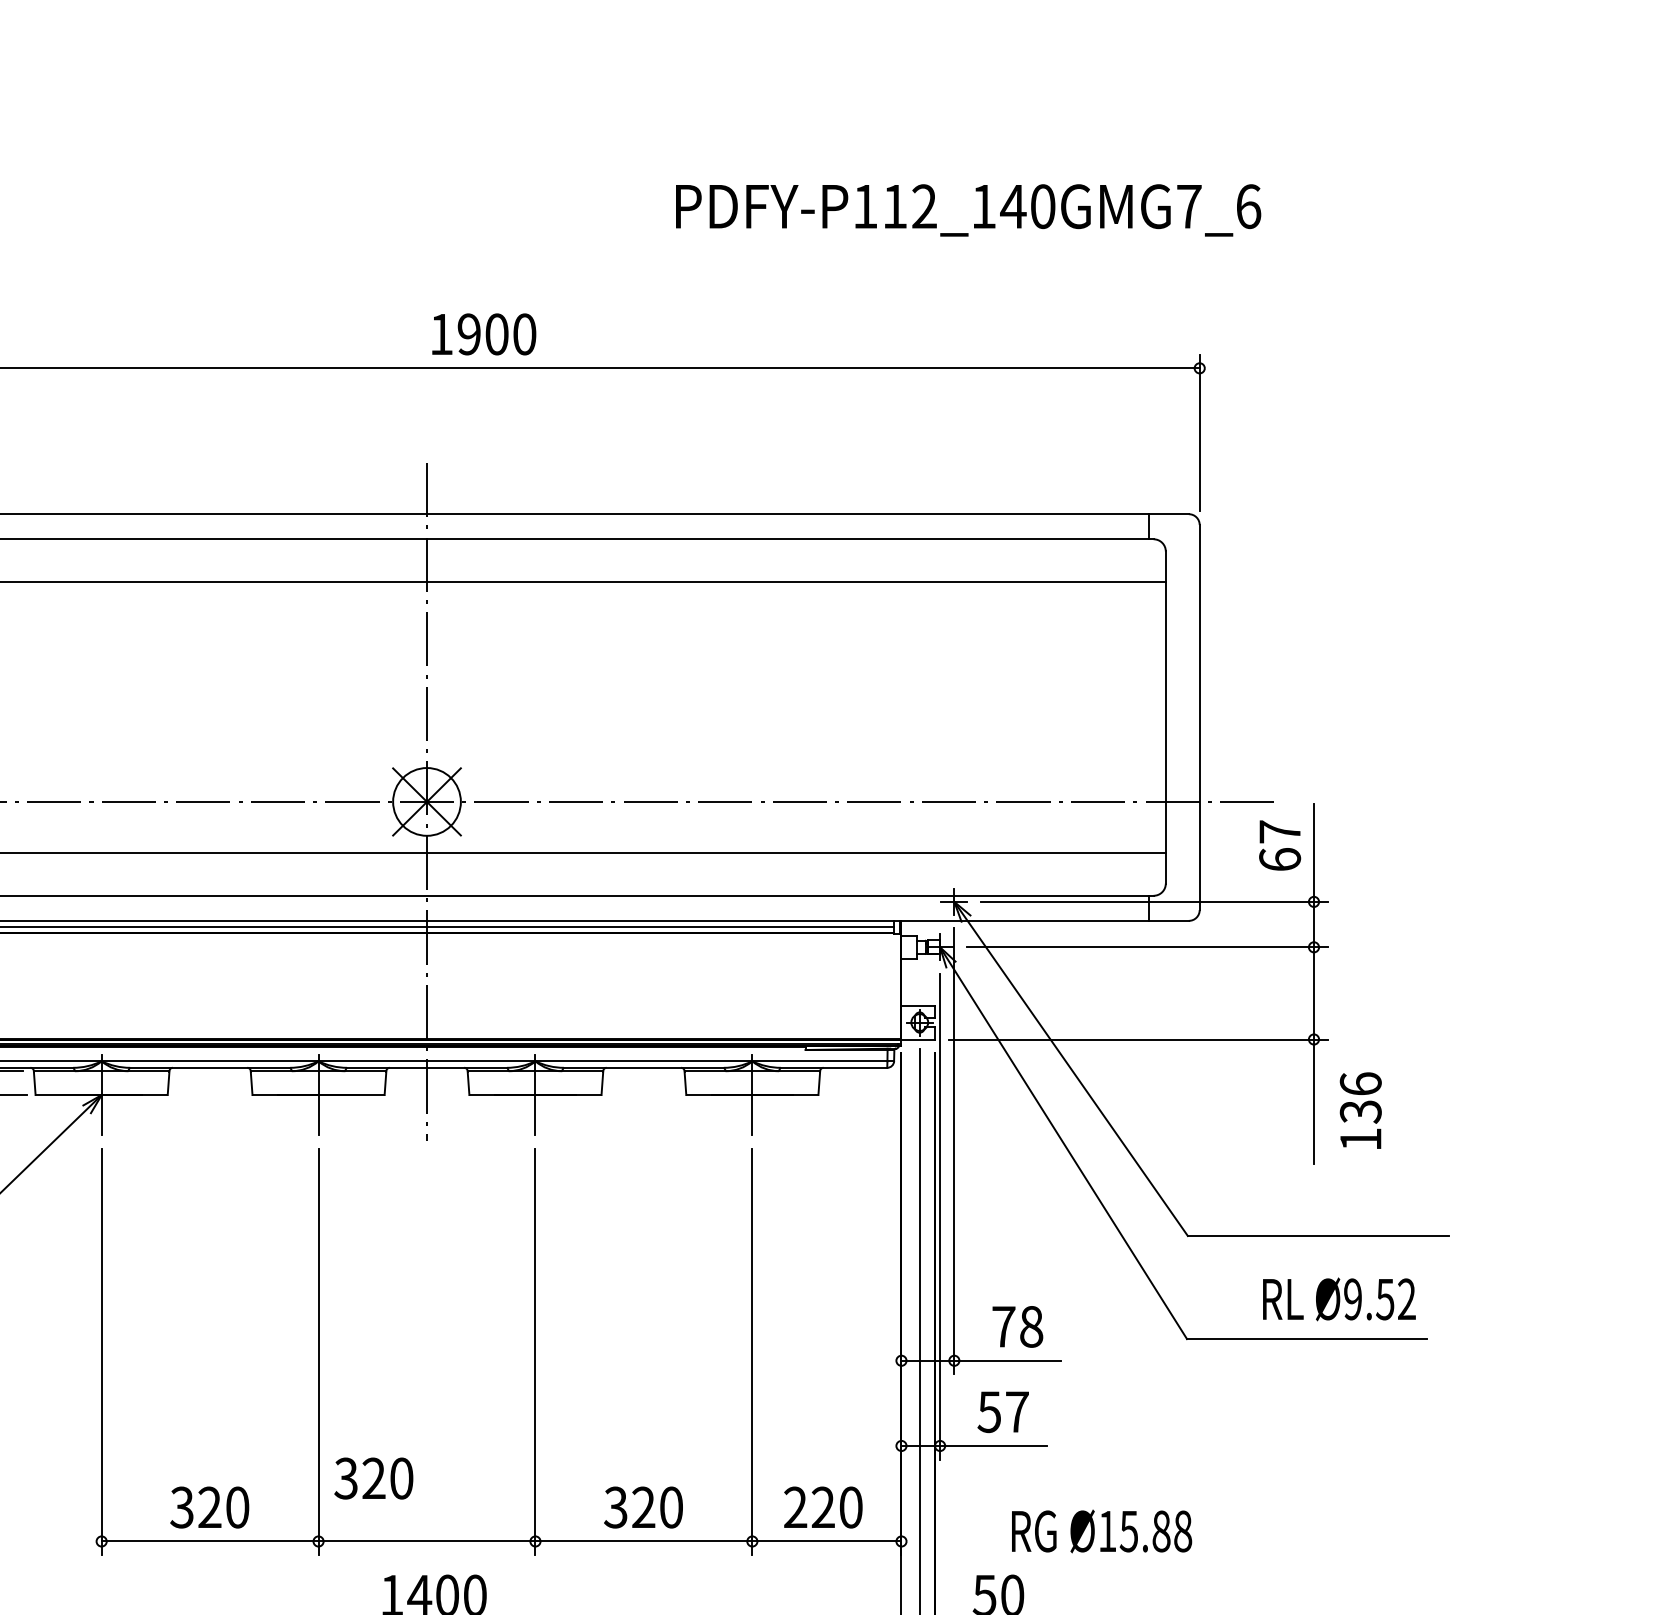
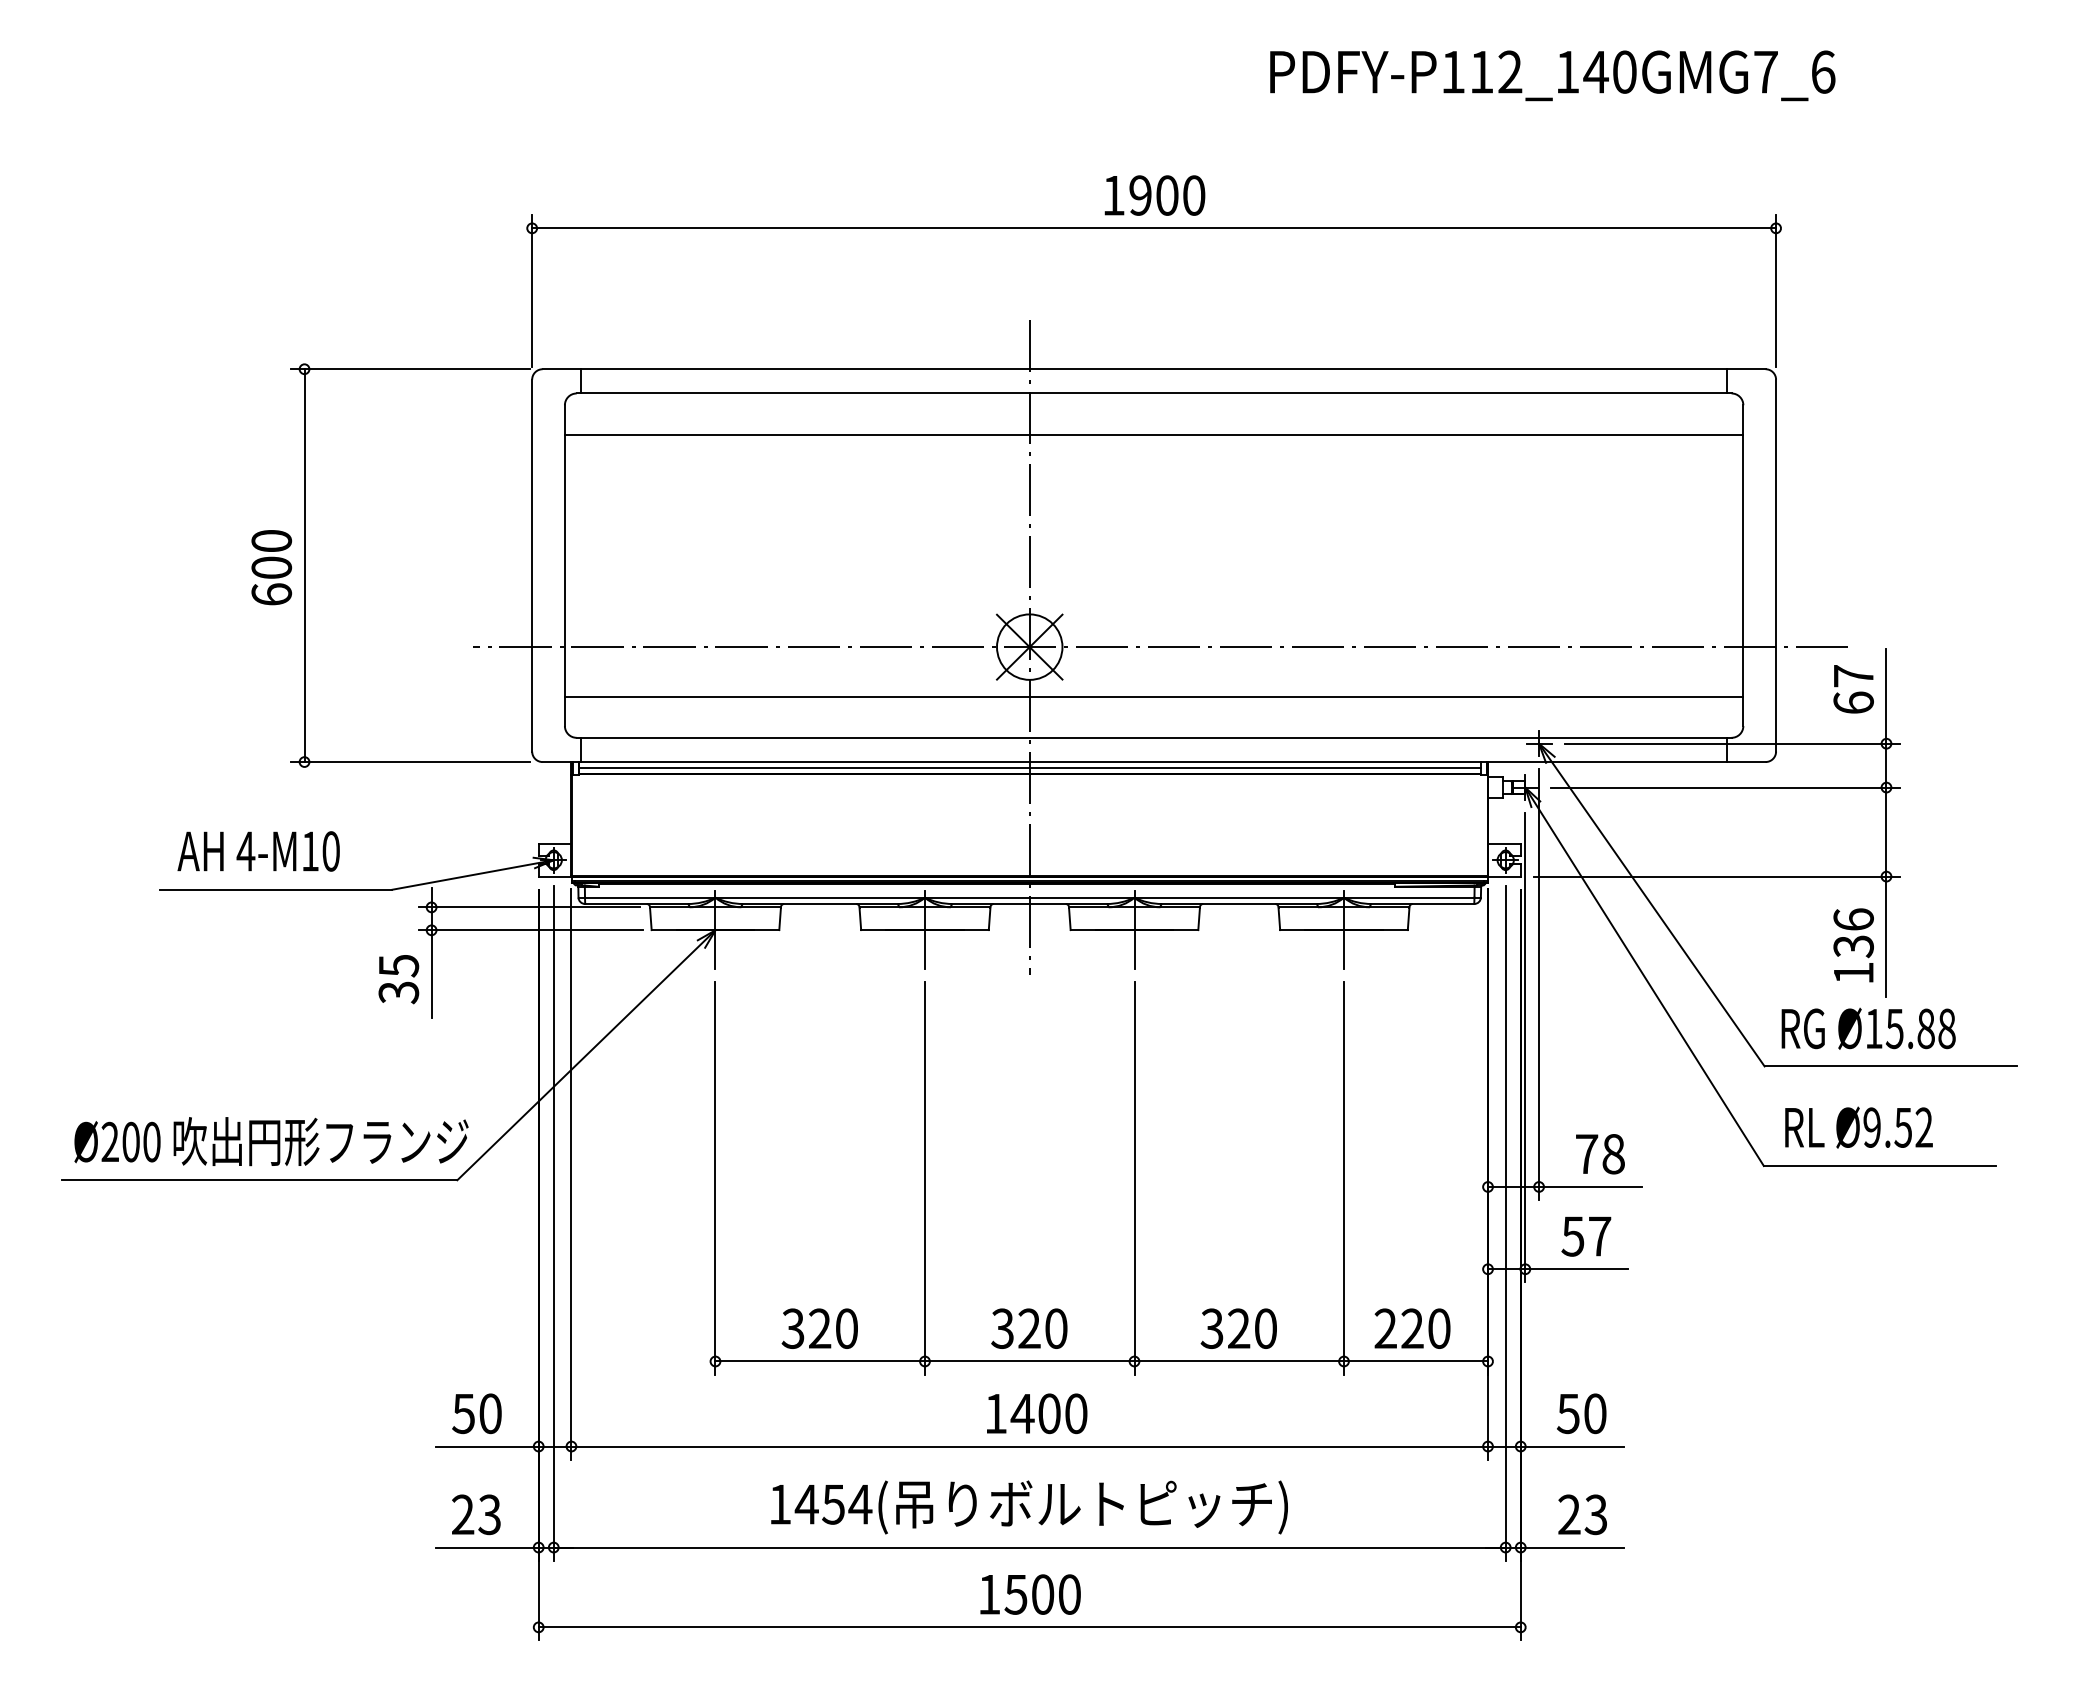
text: (483, 334) -> (1154, 195), moved
text: (1360, 1110) -> (1853, 945), moved
text: (1338, 1299) -> (1858, 1127), moved
text: (373, 1478) -> (1029, 1328), moved
text: (1101, 1531) -> (1868, 1028), moved

